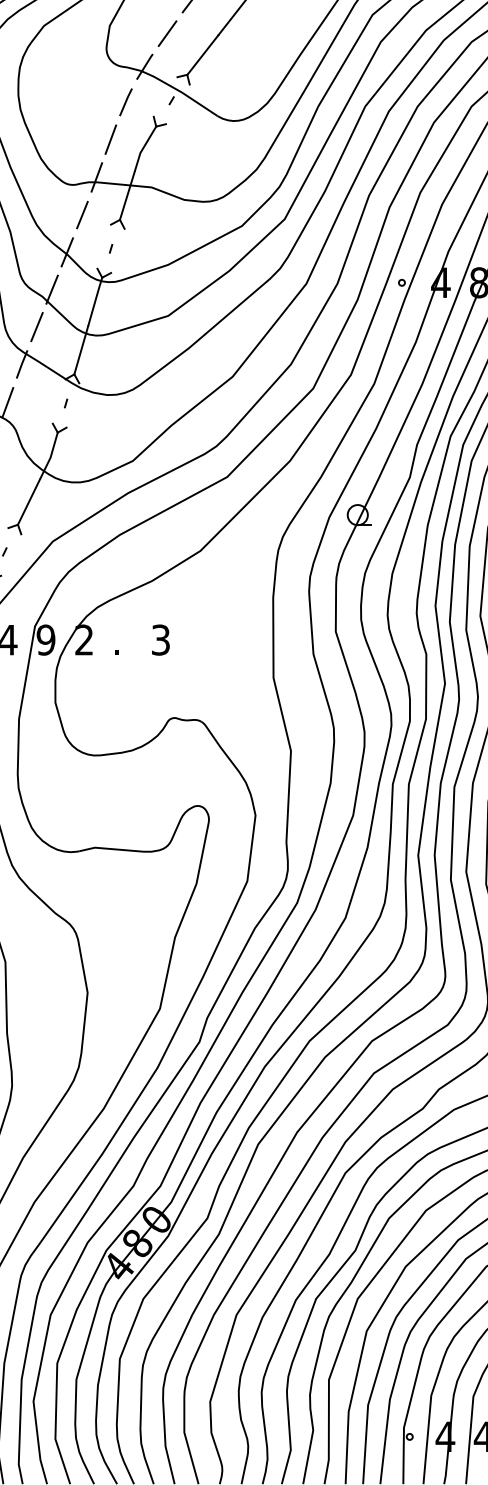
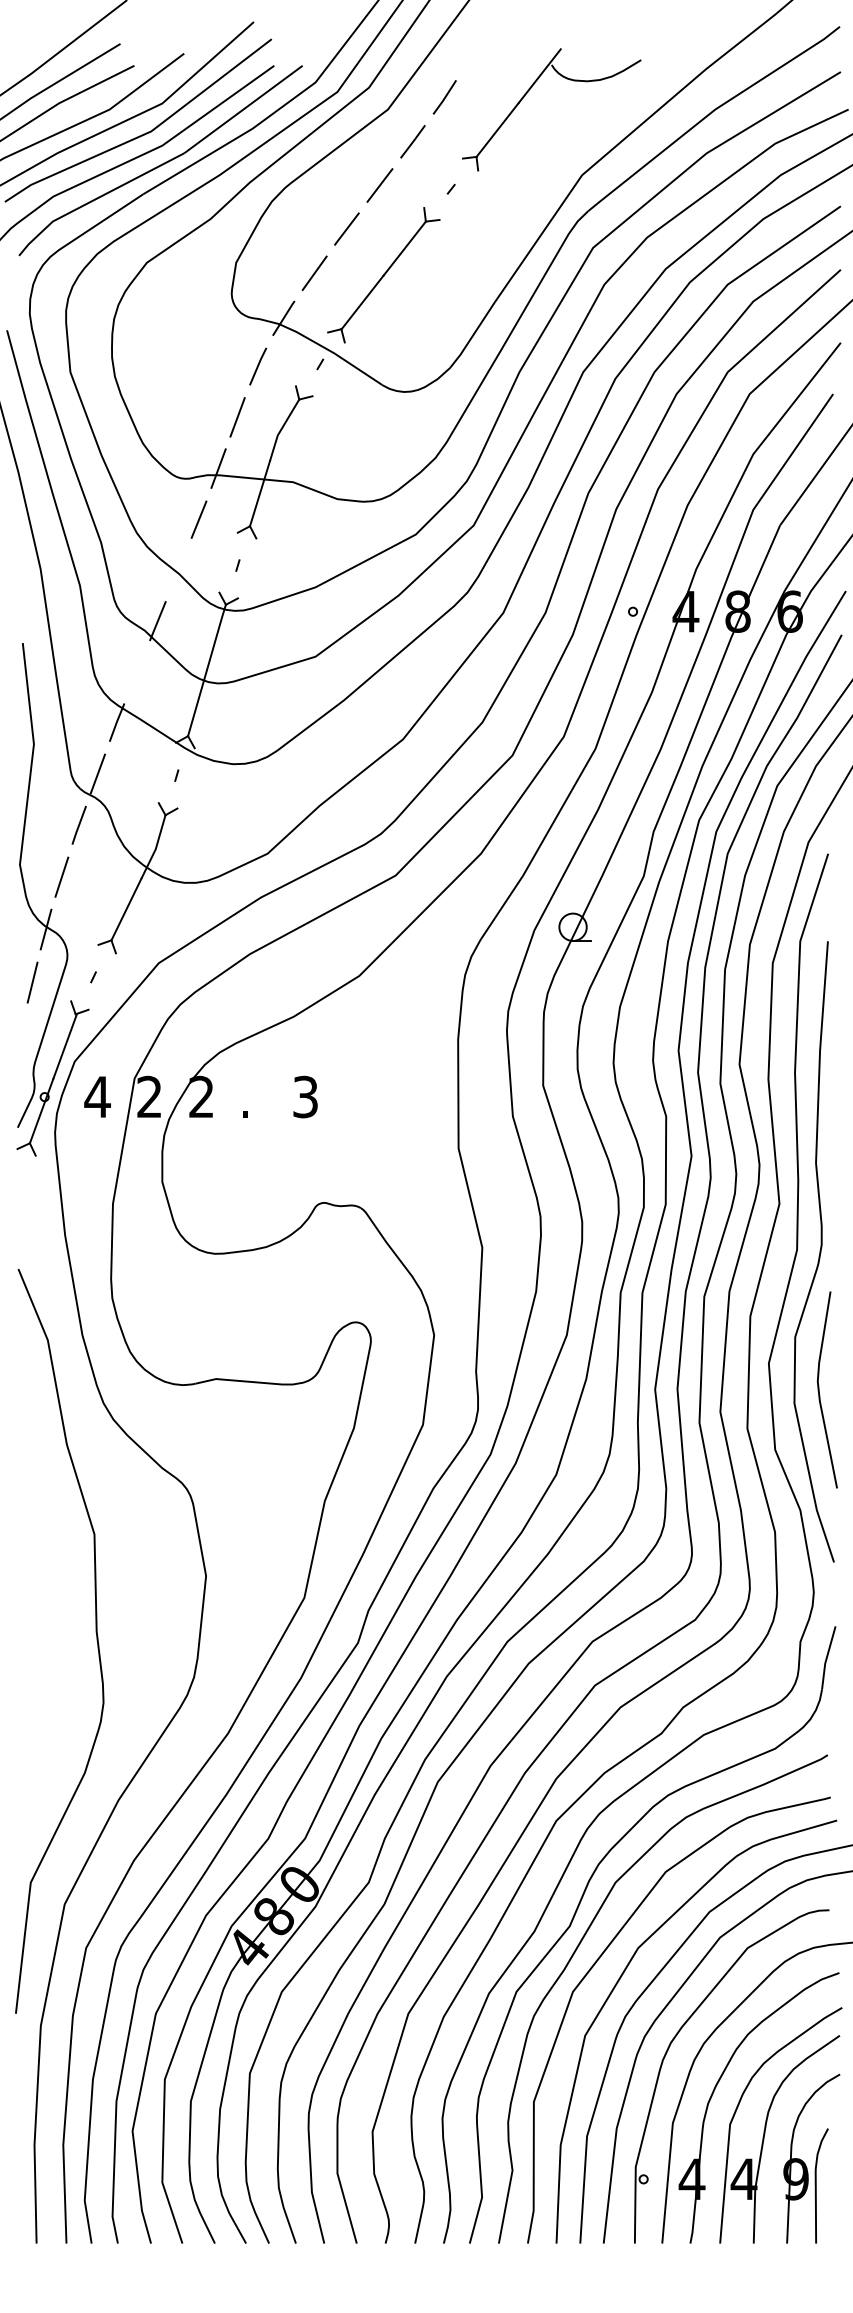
line: (67, 252) -> (178, 570), removed
line: (37, 326) -> (137, 671), removed
text: (45, 640) -> (149, 1097), 9 -> 2

